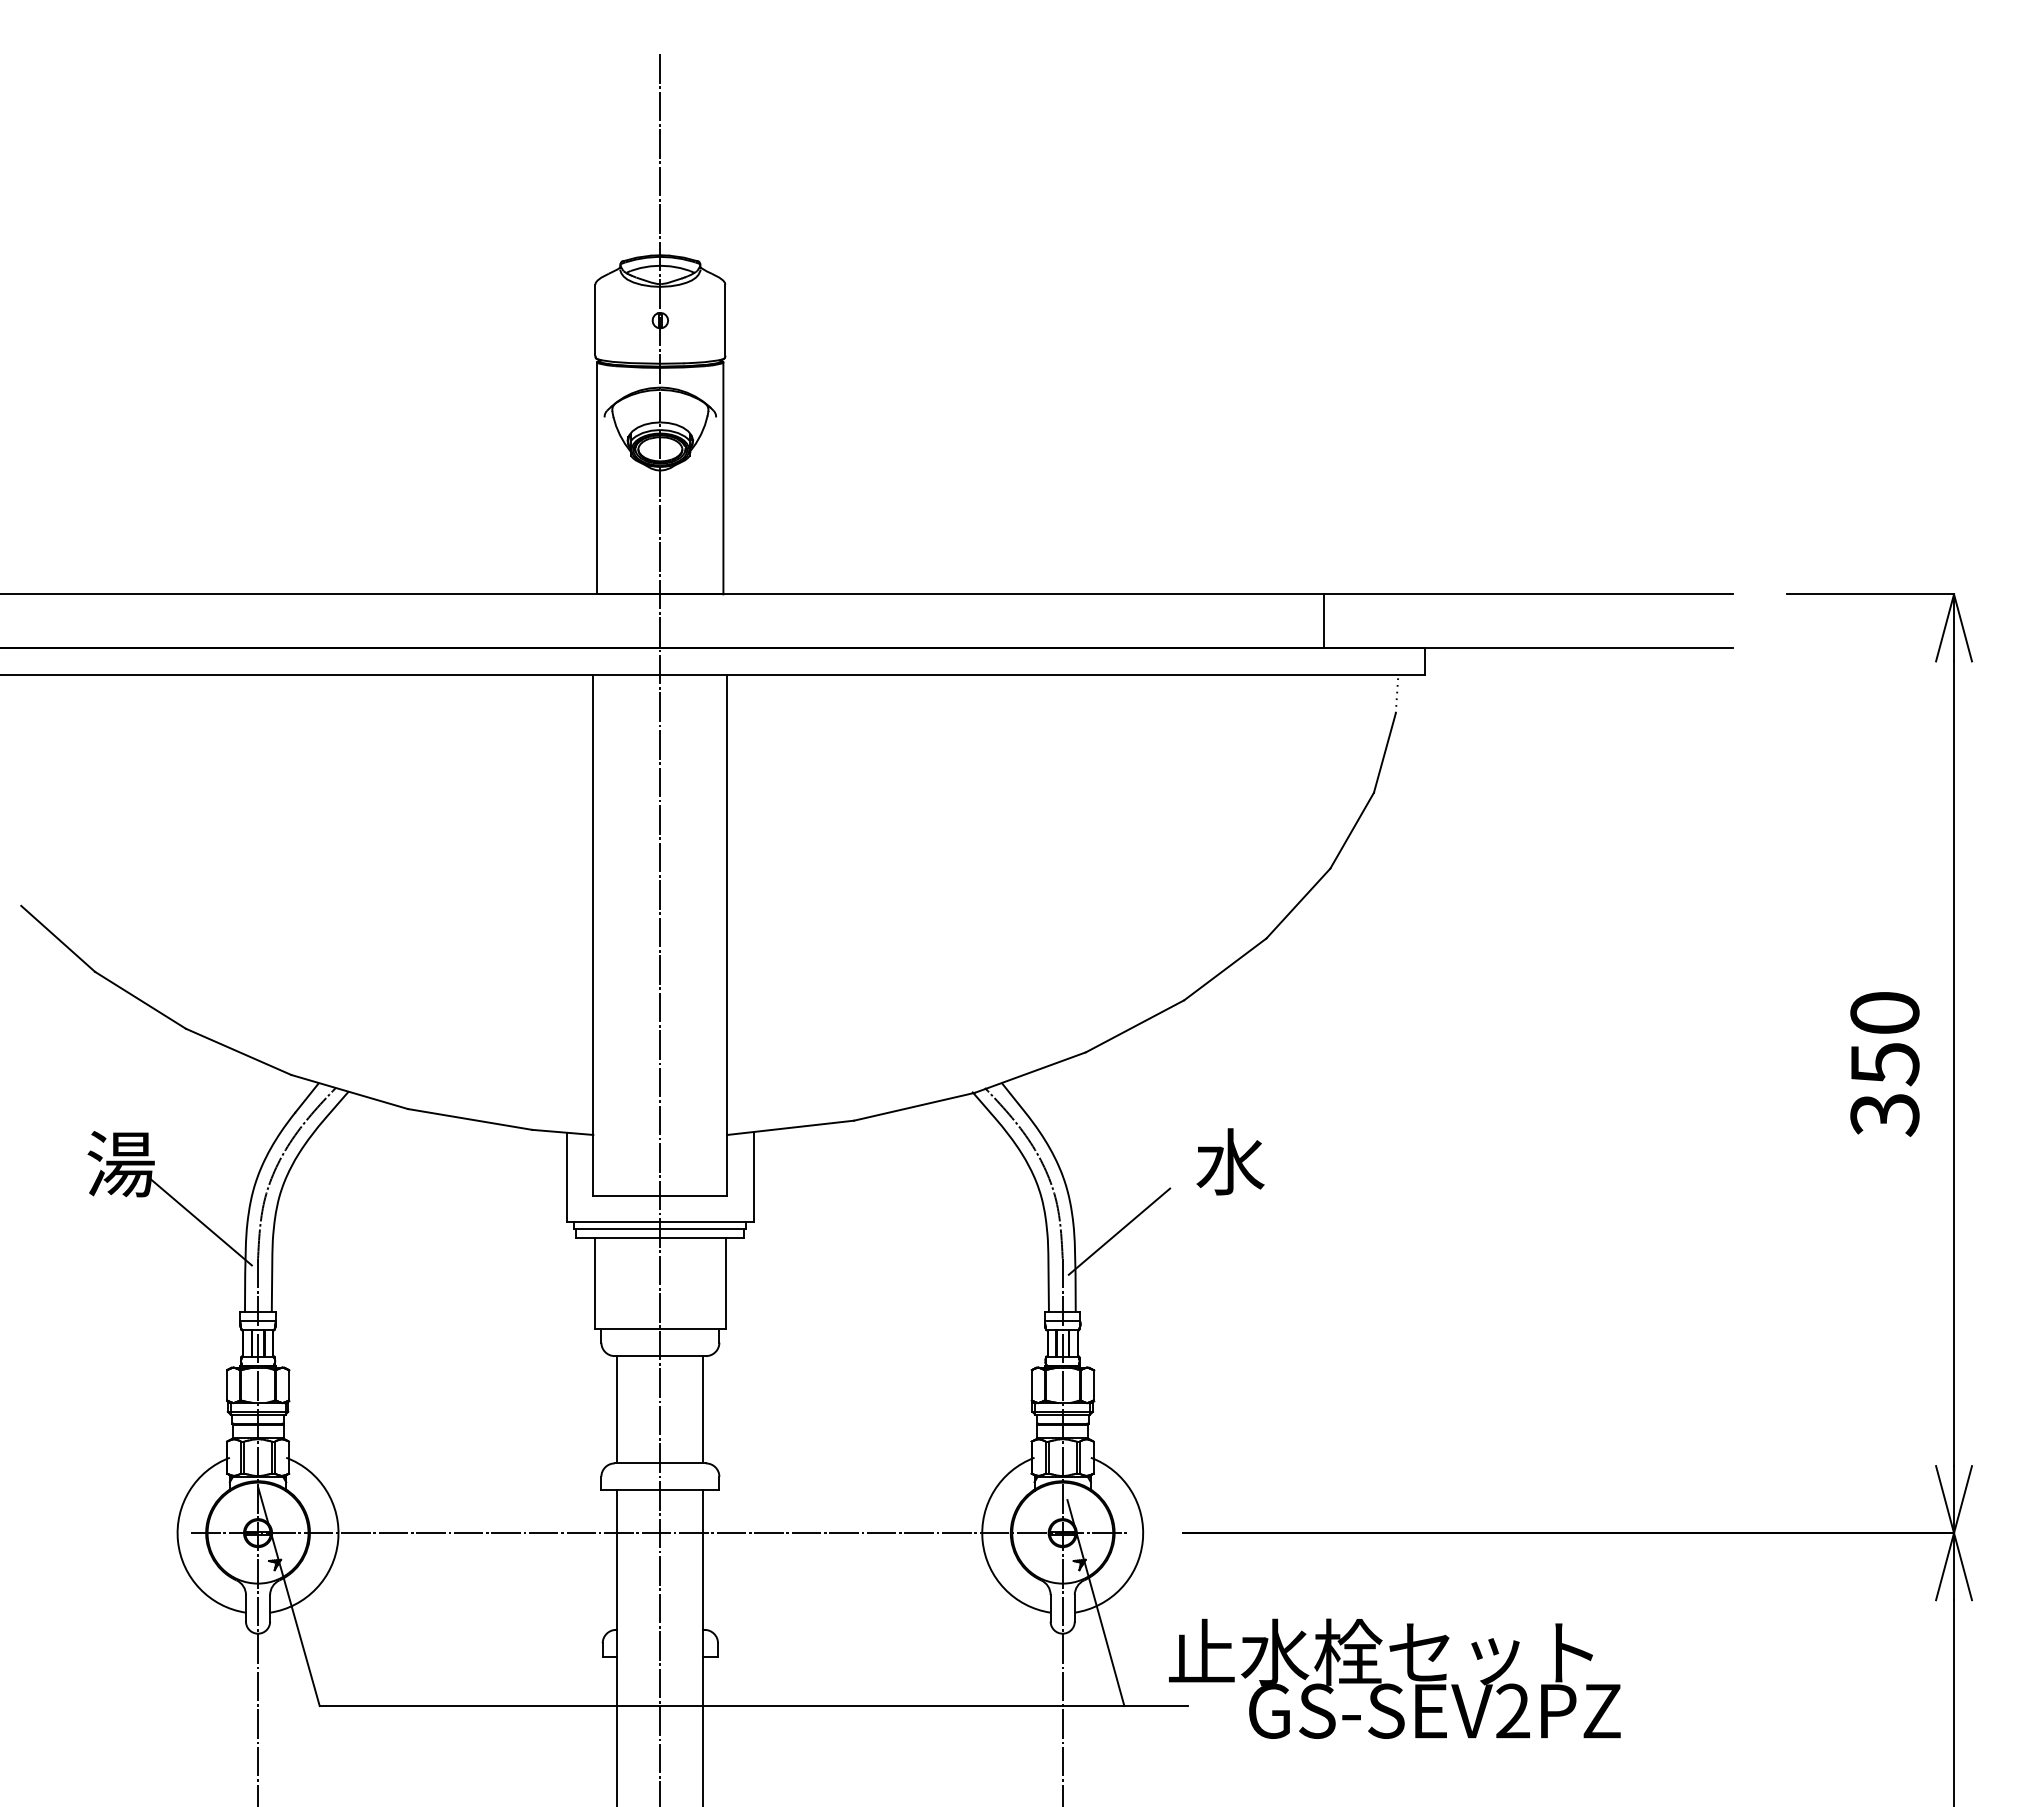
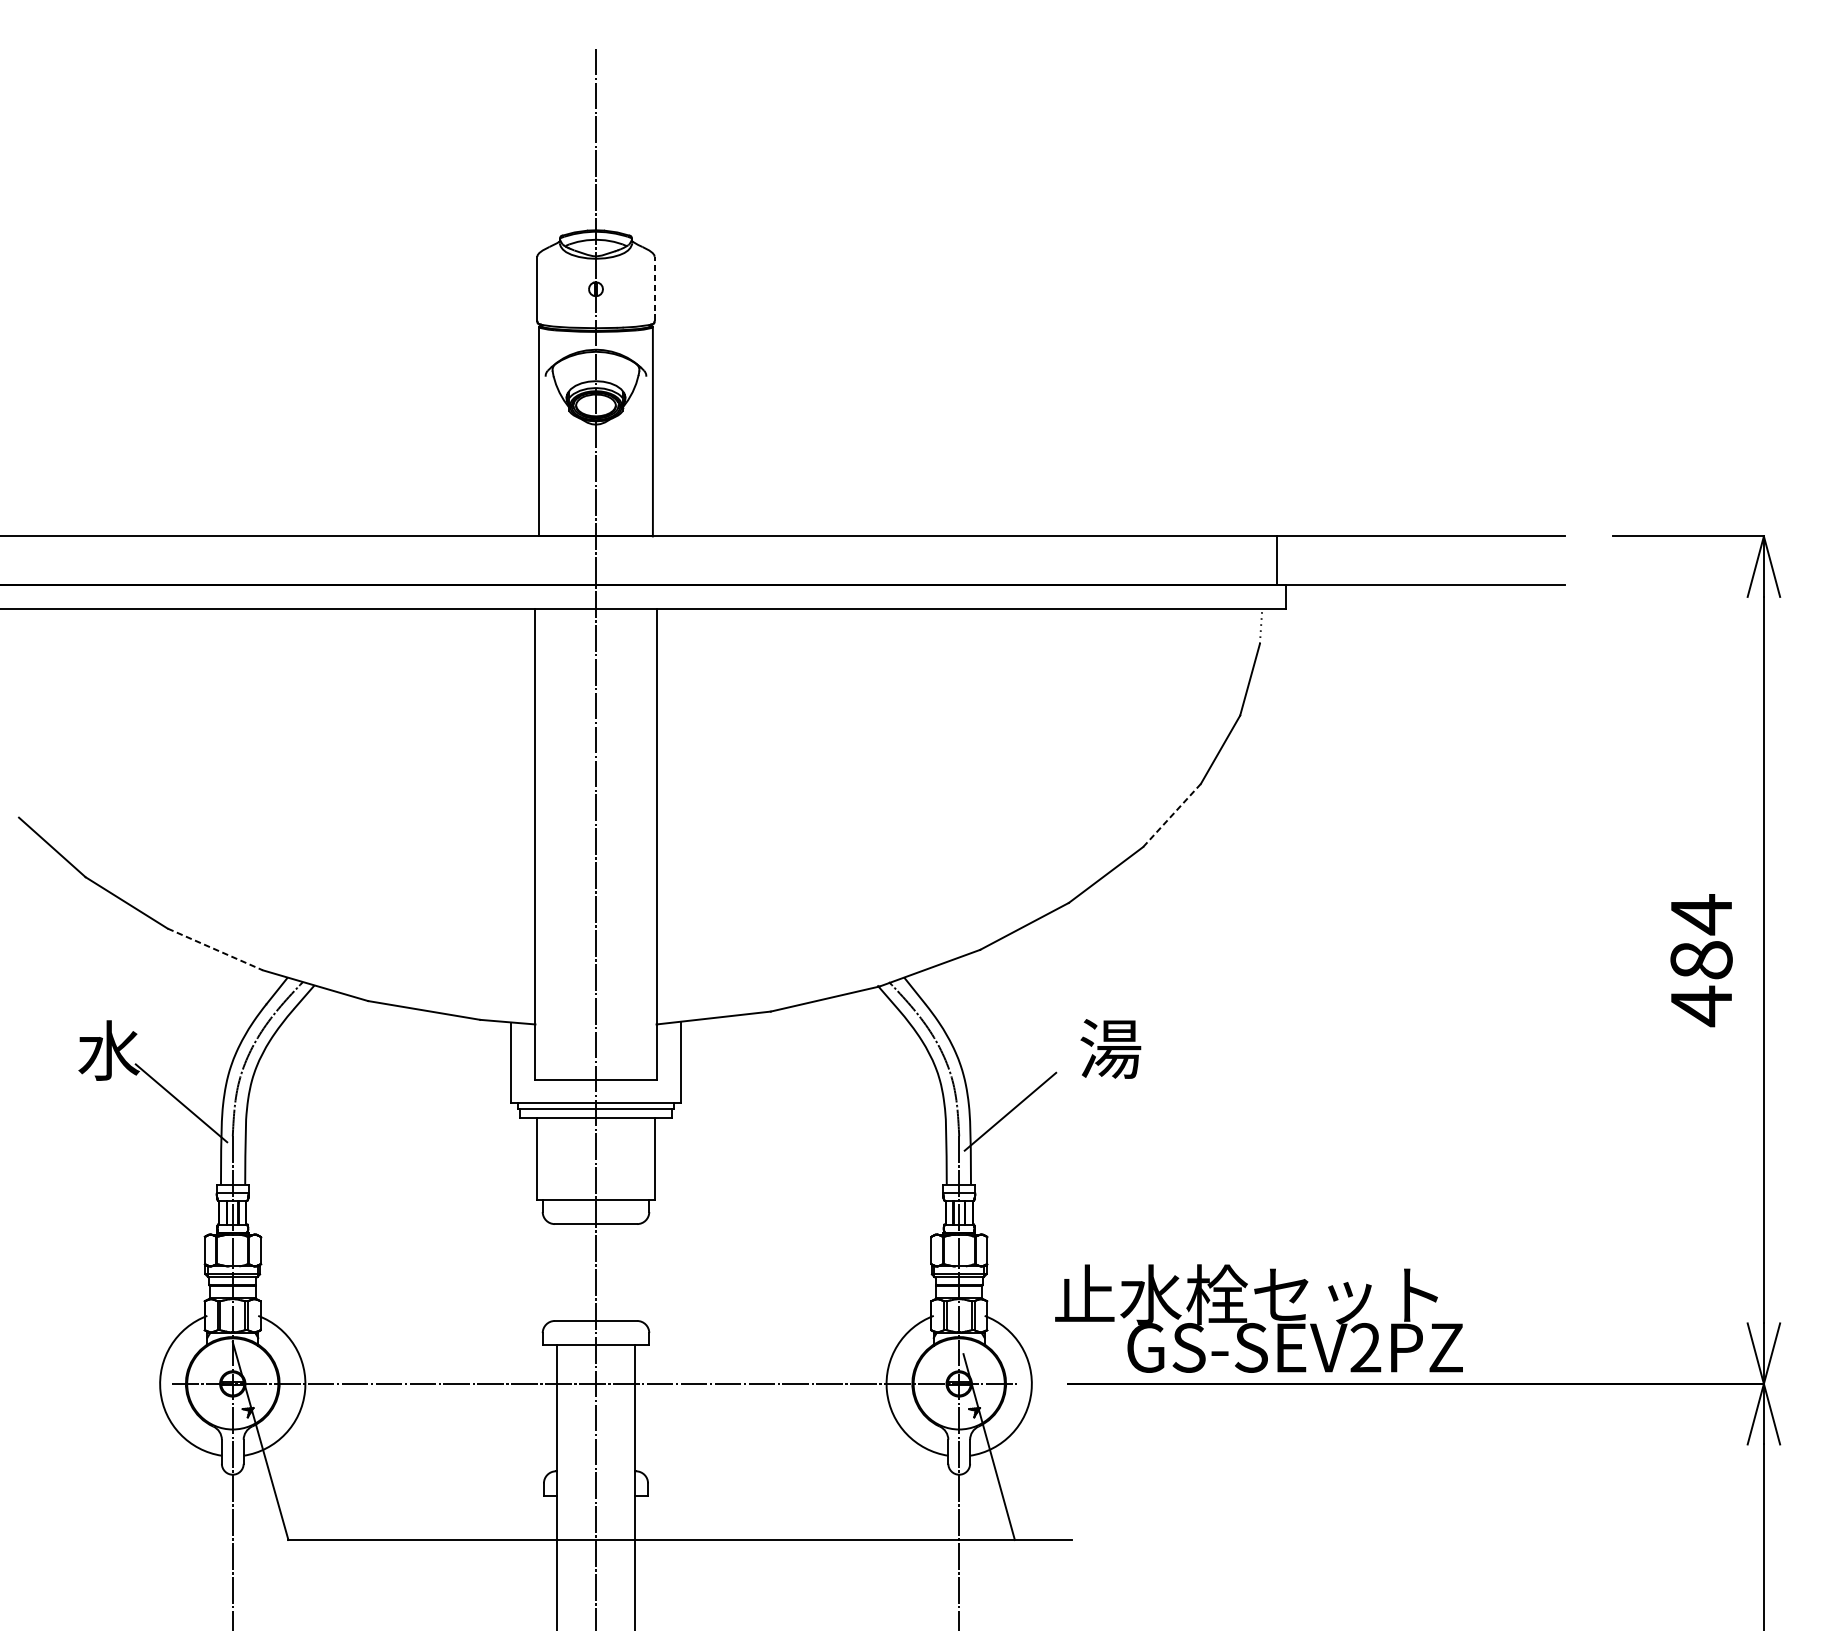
line: (725, 319) -> (654, 288), solid -> dashed
line: (1324, 621) -> (1277, 560), moved
line: (1298, 903) -> (1172, 815), solid -> dashed
line: (238, 1051) -> (215, 949), solid -> dashed
text: (1884, 1063) -> (1701, 959), 350 -> 484
text: (1230, 1161) -> (1110, 1048), 水 -> 湯
text: (121, 1163) -> (109, 1050), 湯 -> 水
line: (617, 1409) -> (557, 1272), removed
line: (703, 1409) -> (634, 1272), removed
text: (1394, 1678) -> (1258, 1318), moved

